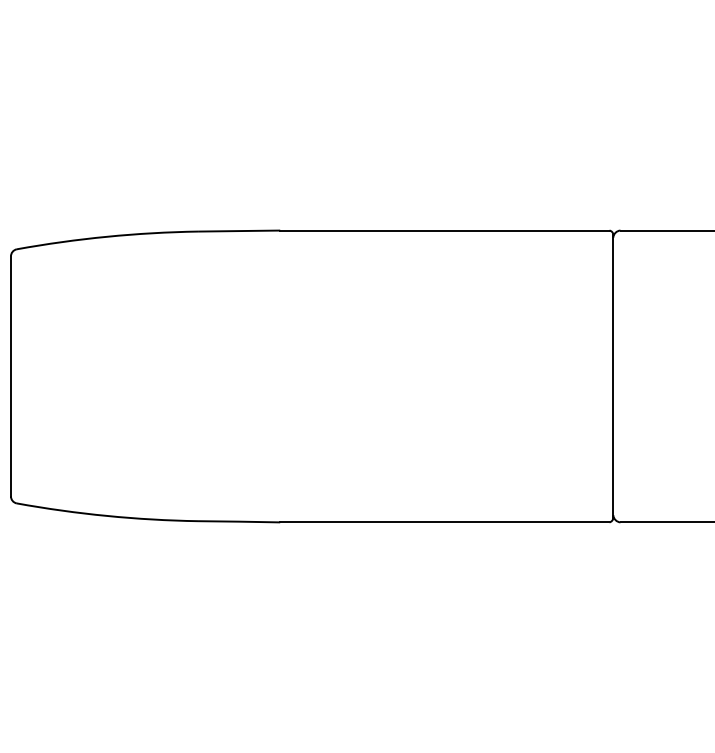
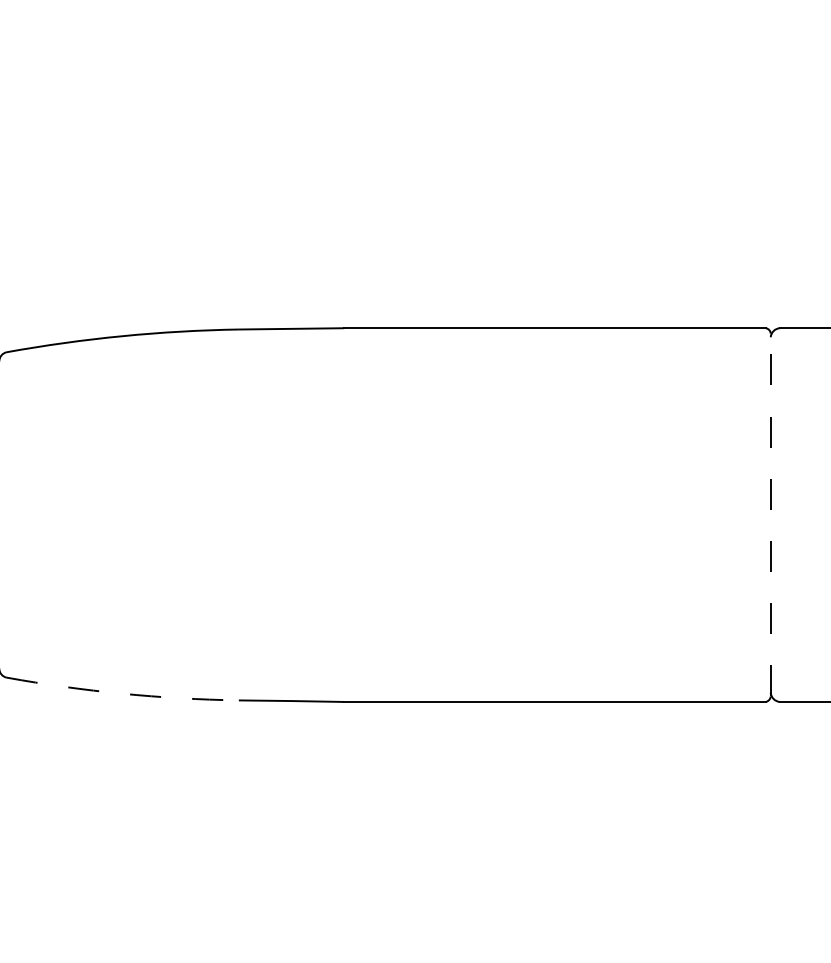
line: (613, 376) -> (770, 515), solid -> dashed
arc: (107, 515) -> (122, 693), solid -> dashed

